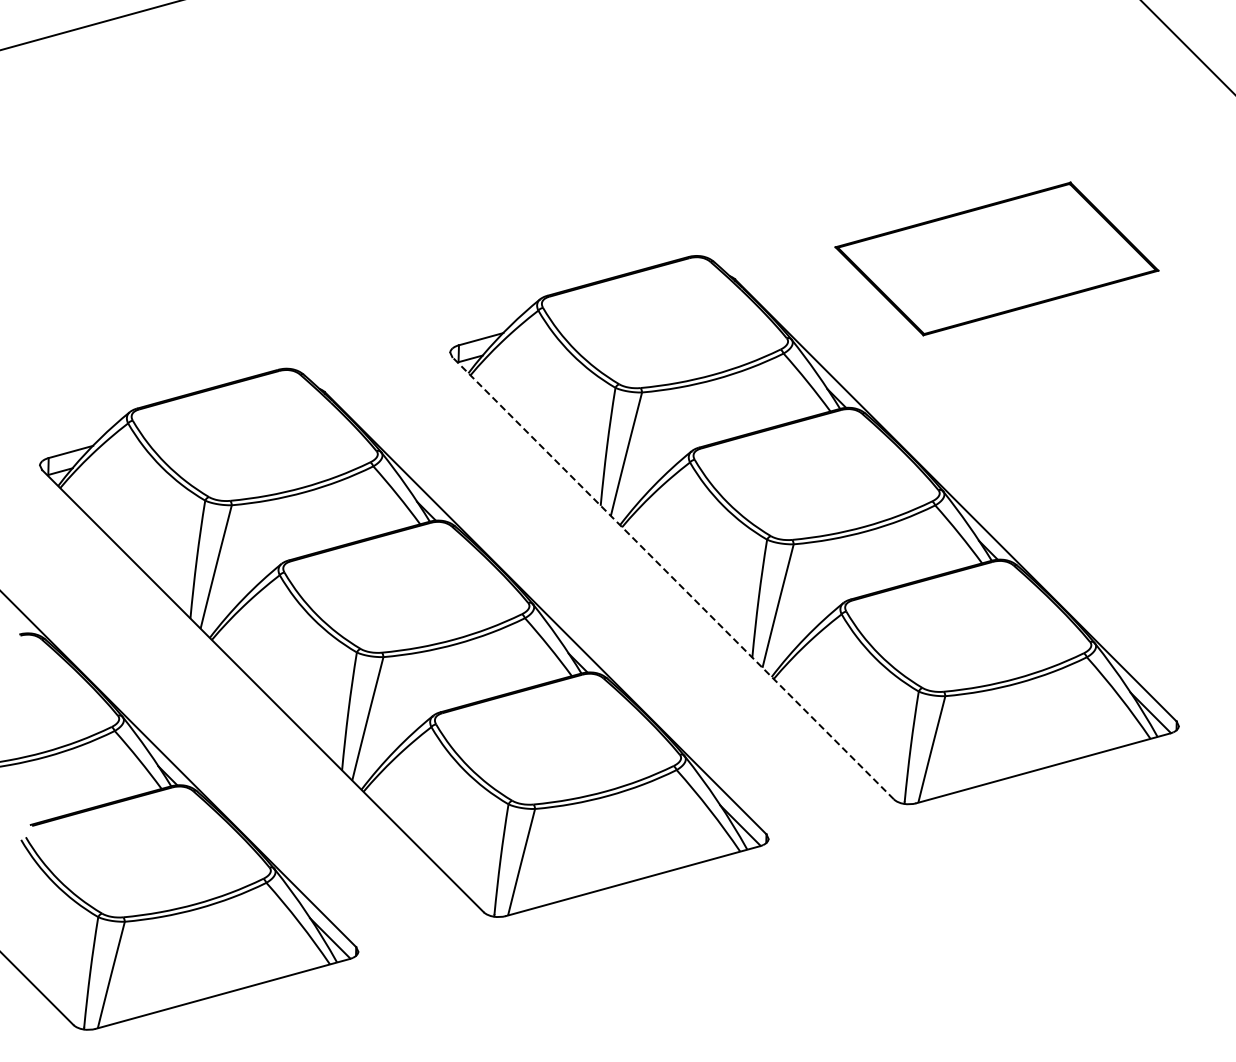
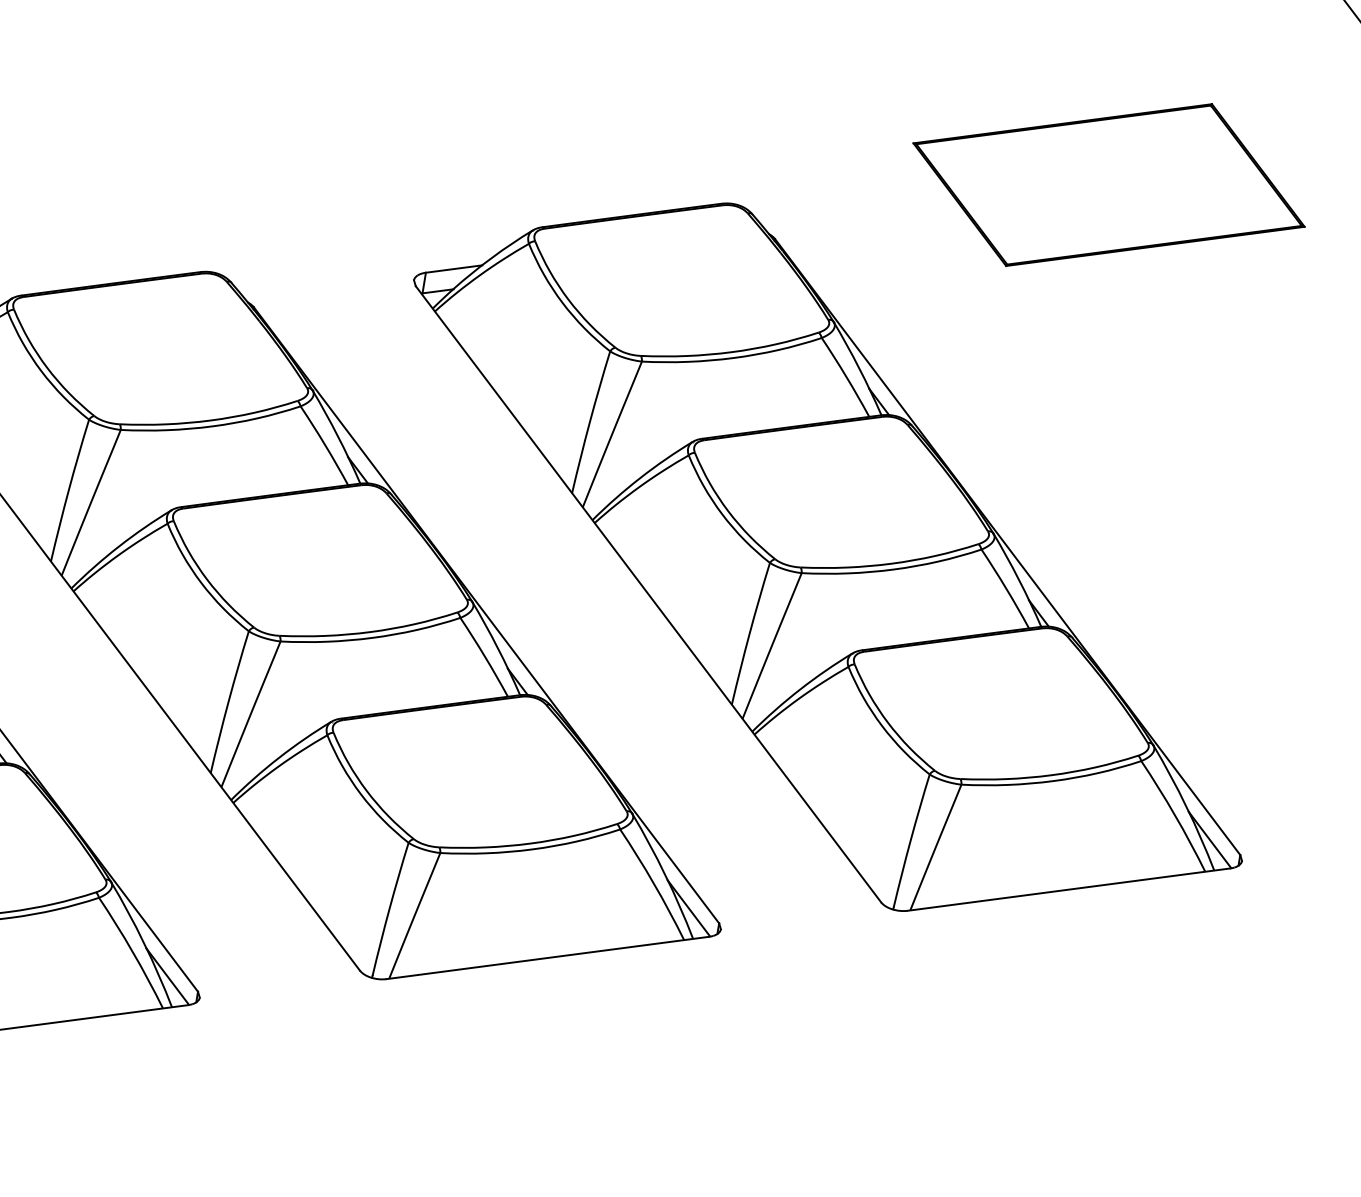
part: (996, 258) -> (1108, 184), moved
line: (672, 577) -> (647, 593), dashed -> solid

